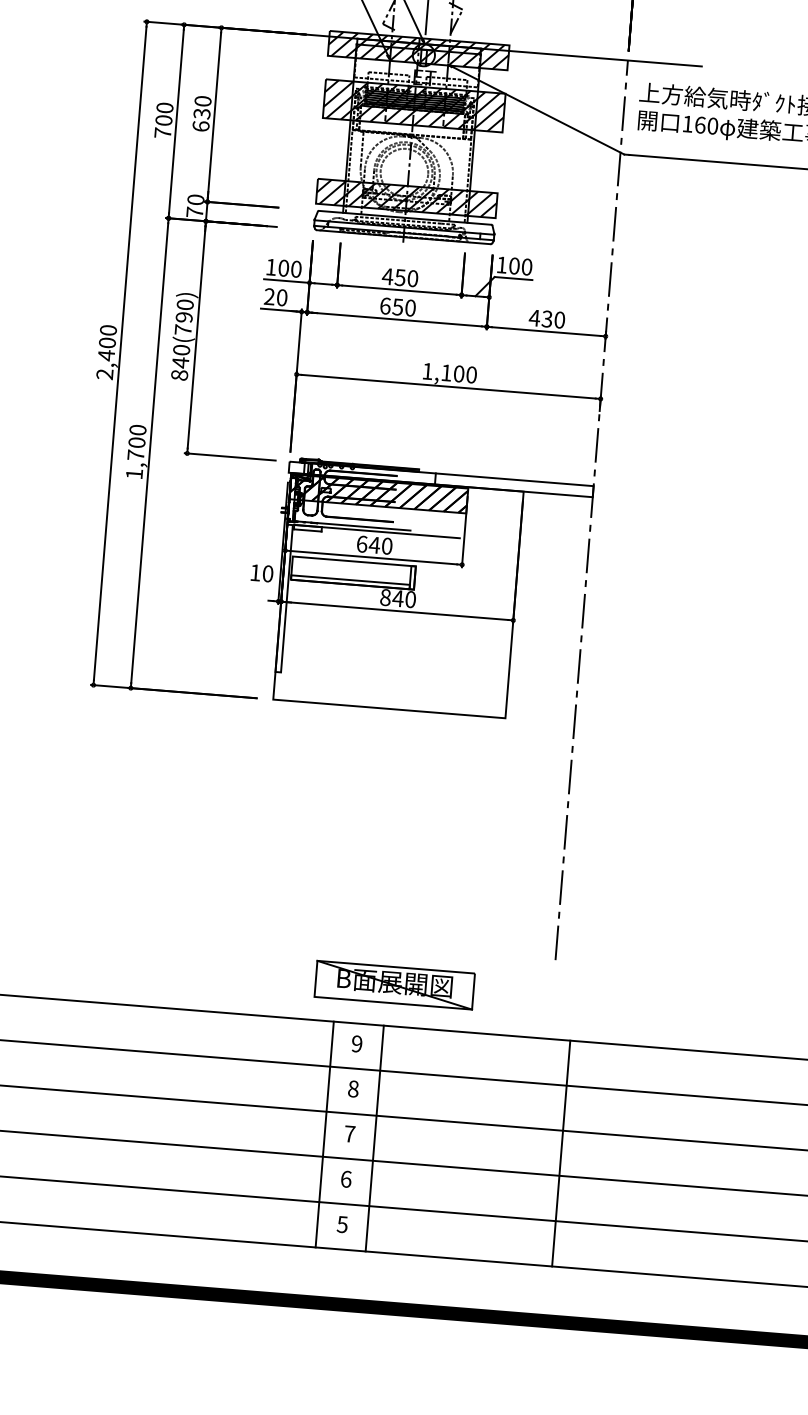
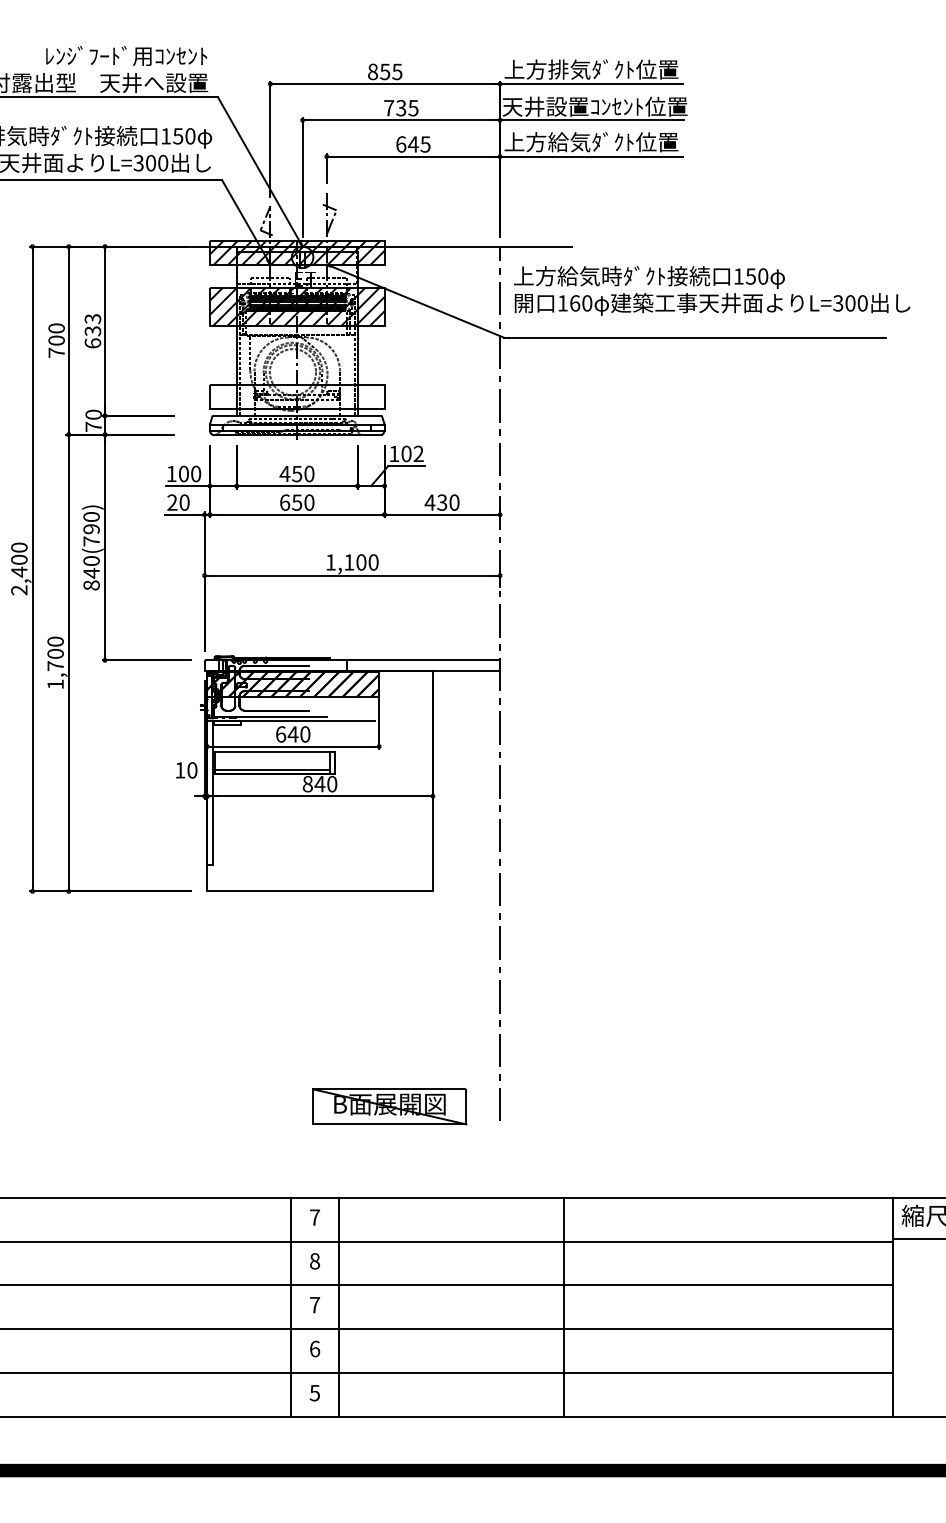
text: (202, 101) -> (92, 319), 630 -> 633
hatch: (406, 197) -> (296, 396), removed
text: (526, 266) -> (418, 453), 100 -> 102
part: (394, 984) -> (389, 1106), moved
text: (357, 1043) -> (315, 1217), 9 -> 7
line: (561, 1153) -> (563, 1307), moved

